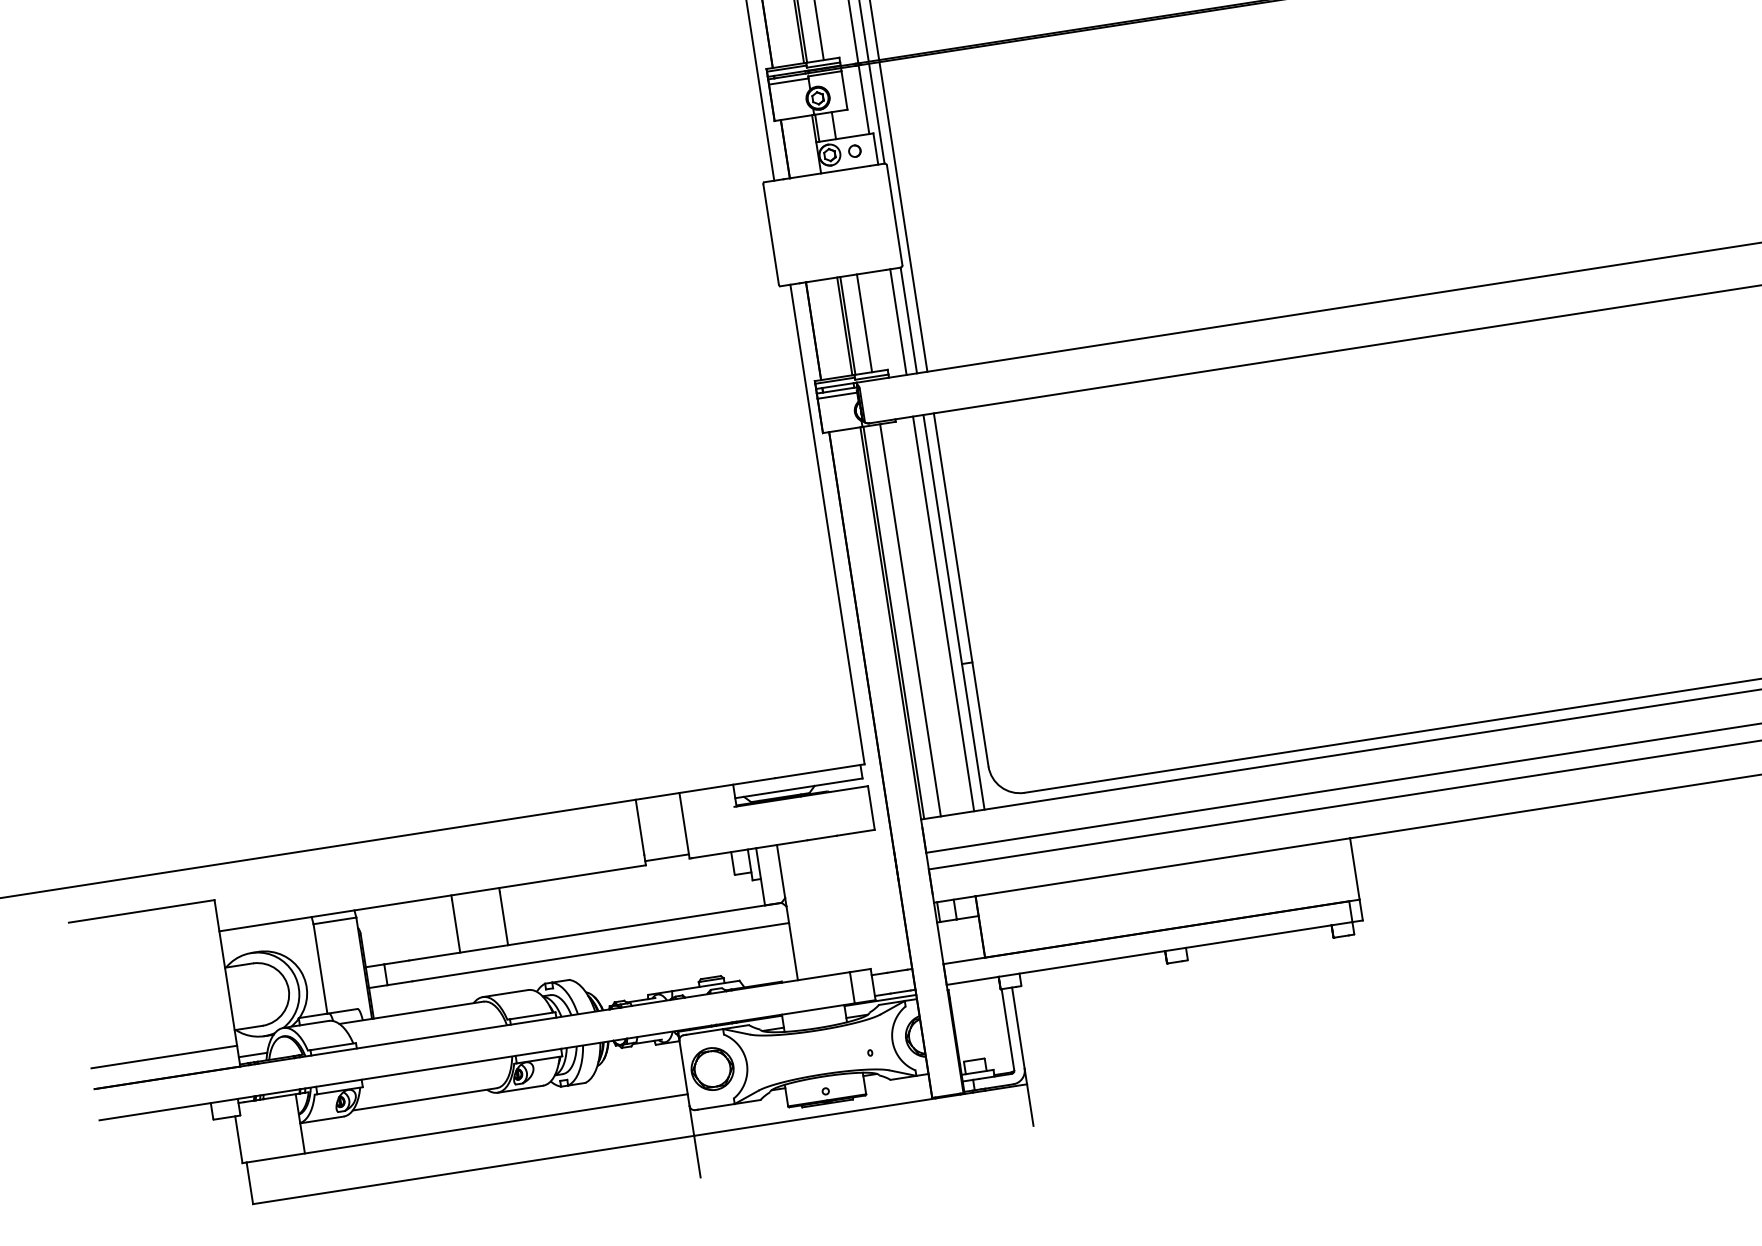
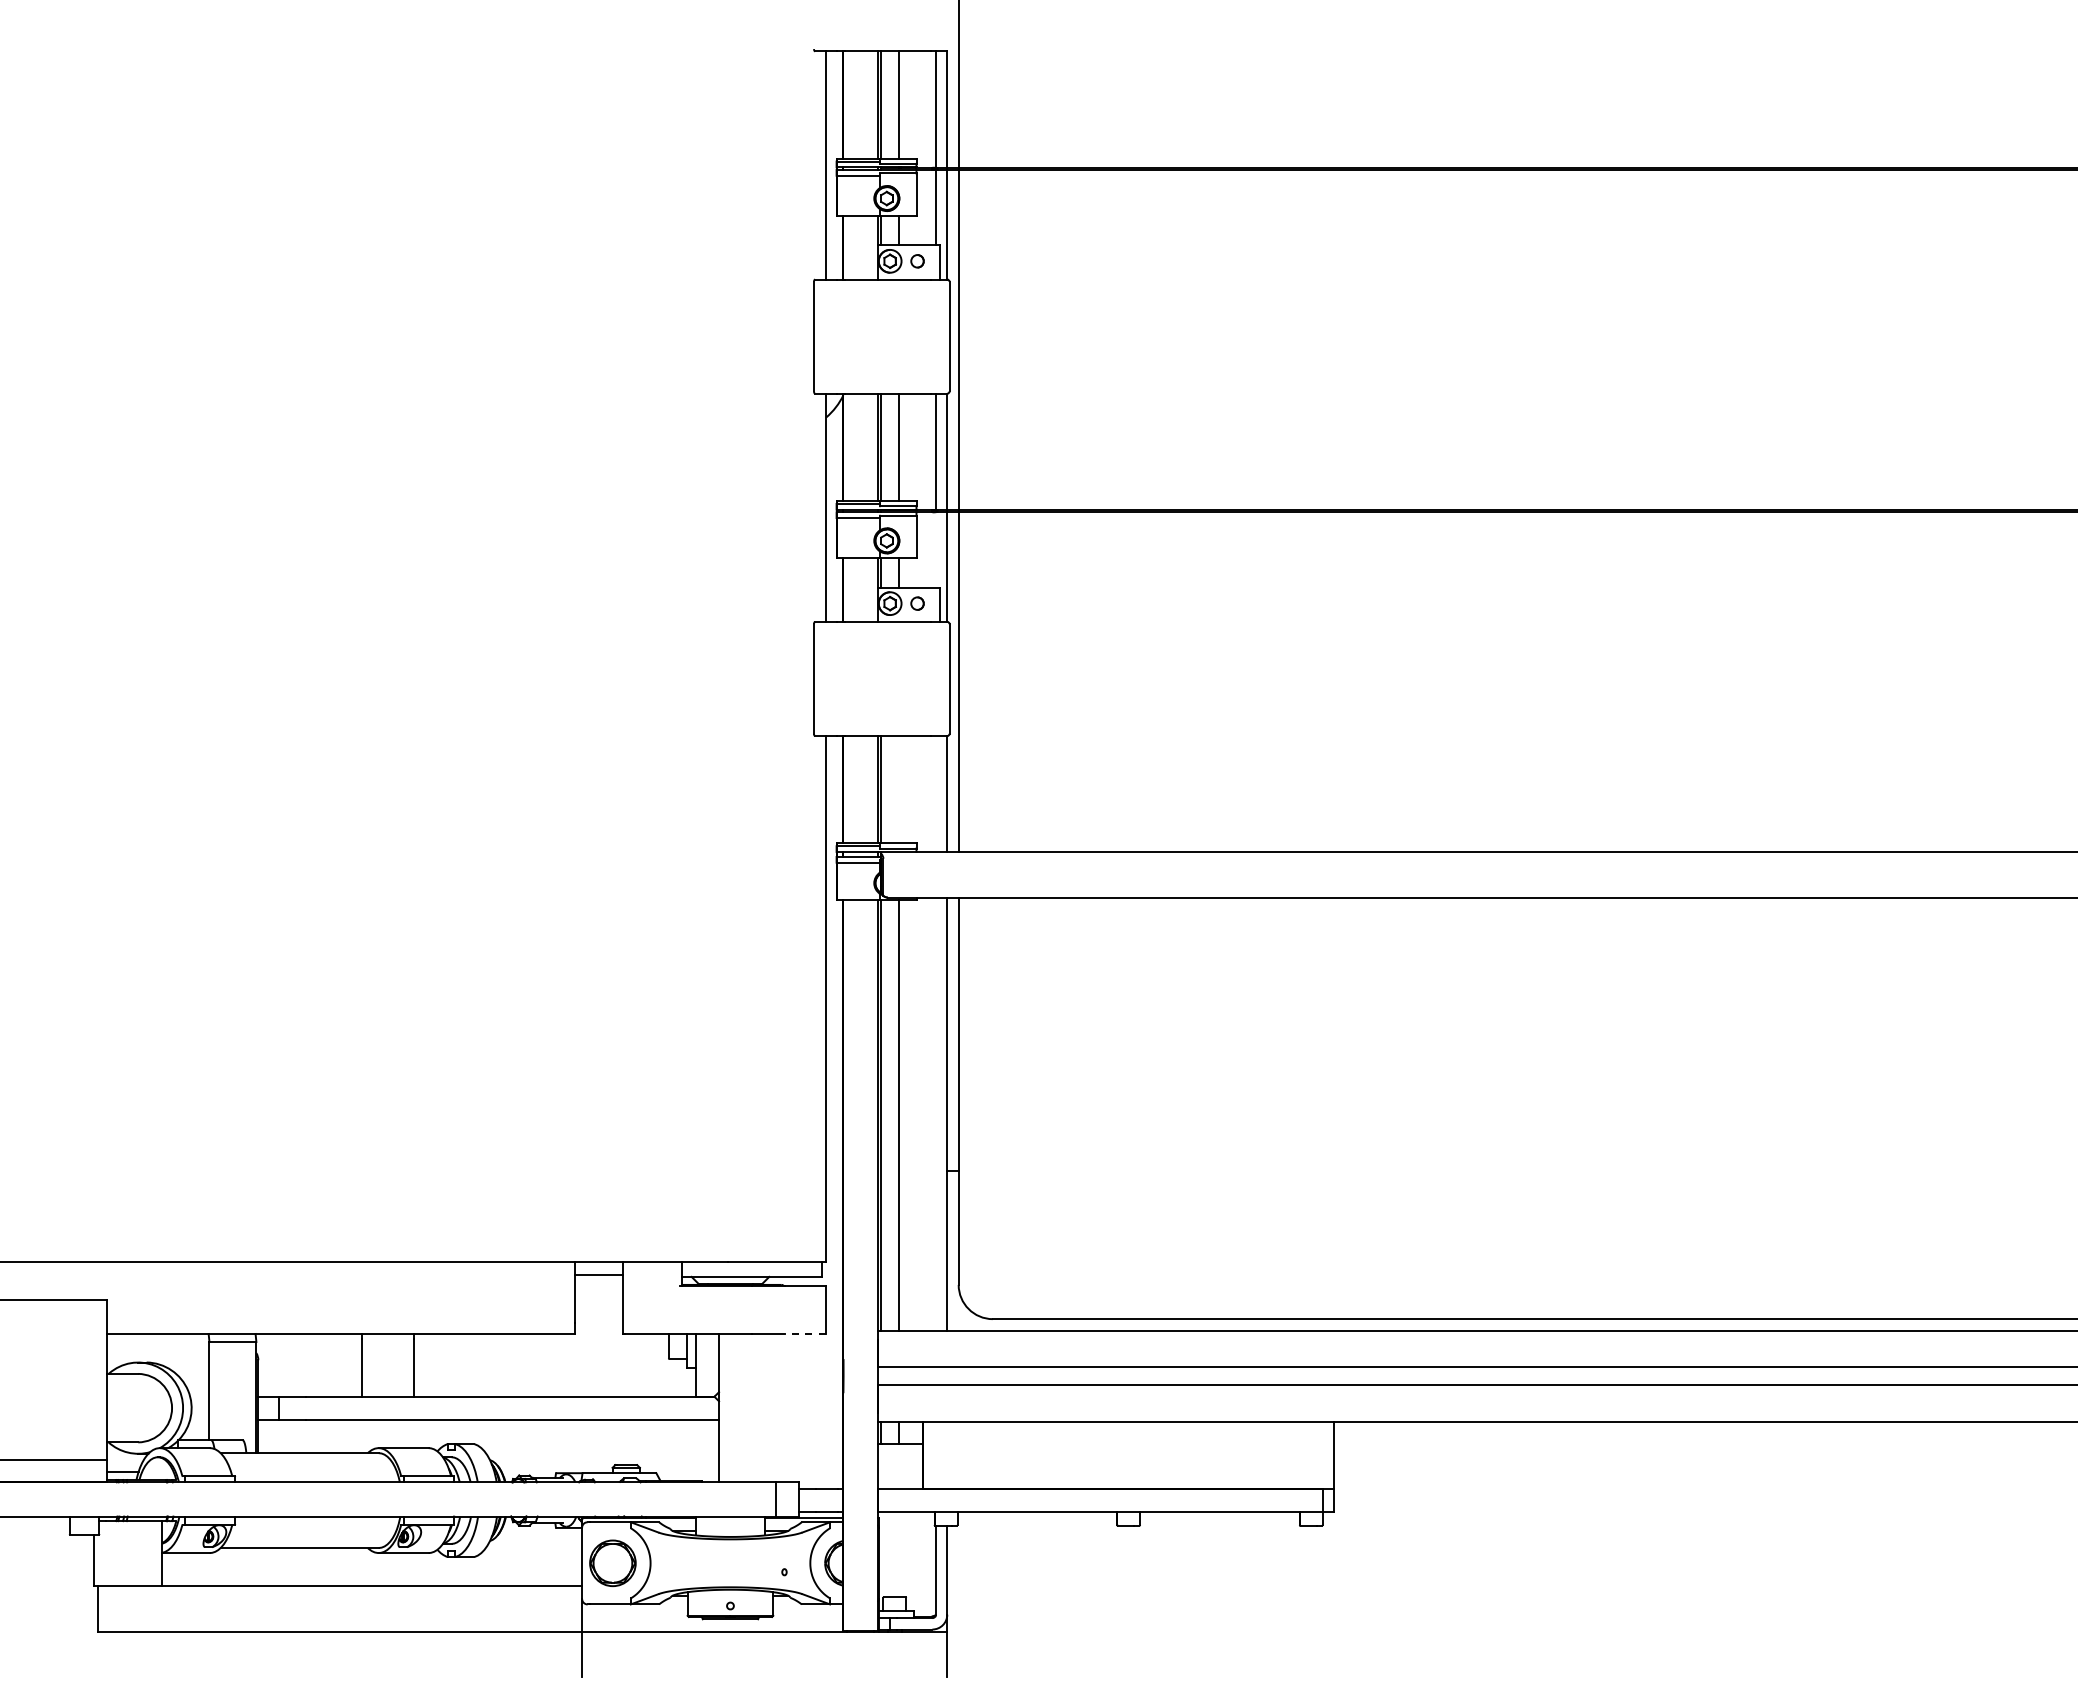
line: (863, 99) -> (935, 549), removed
line: (898, 321) -> (935, 793), removed
line: (864, 323) -> (899, 789), removed
line: (943, 613) -> (935, 1113), removed
line: (855, 832) -> (805, 1333), solid -> dashed
line: (667, 857) -> (599, 1275), moved

